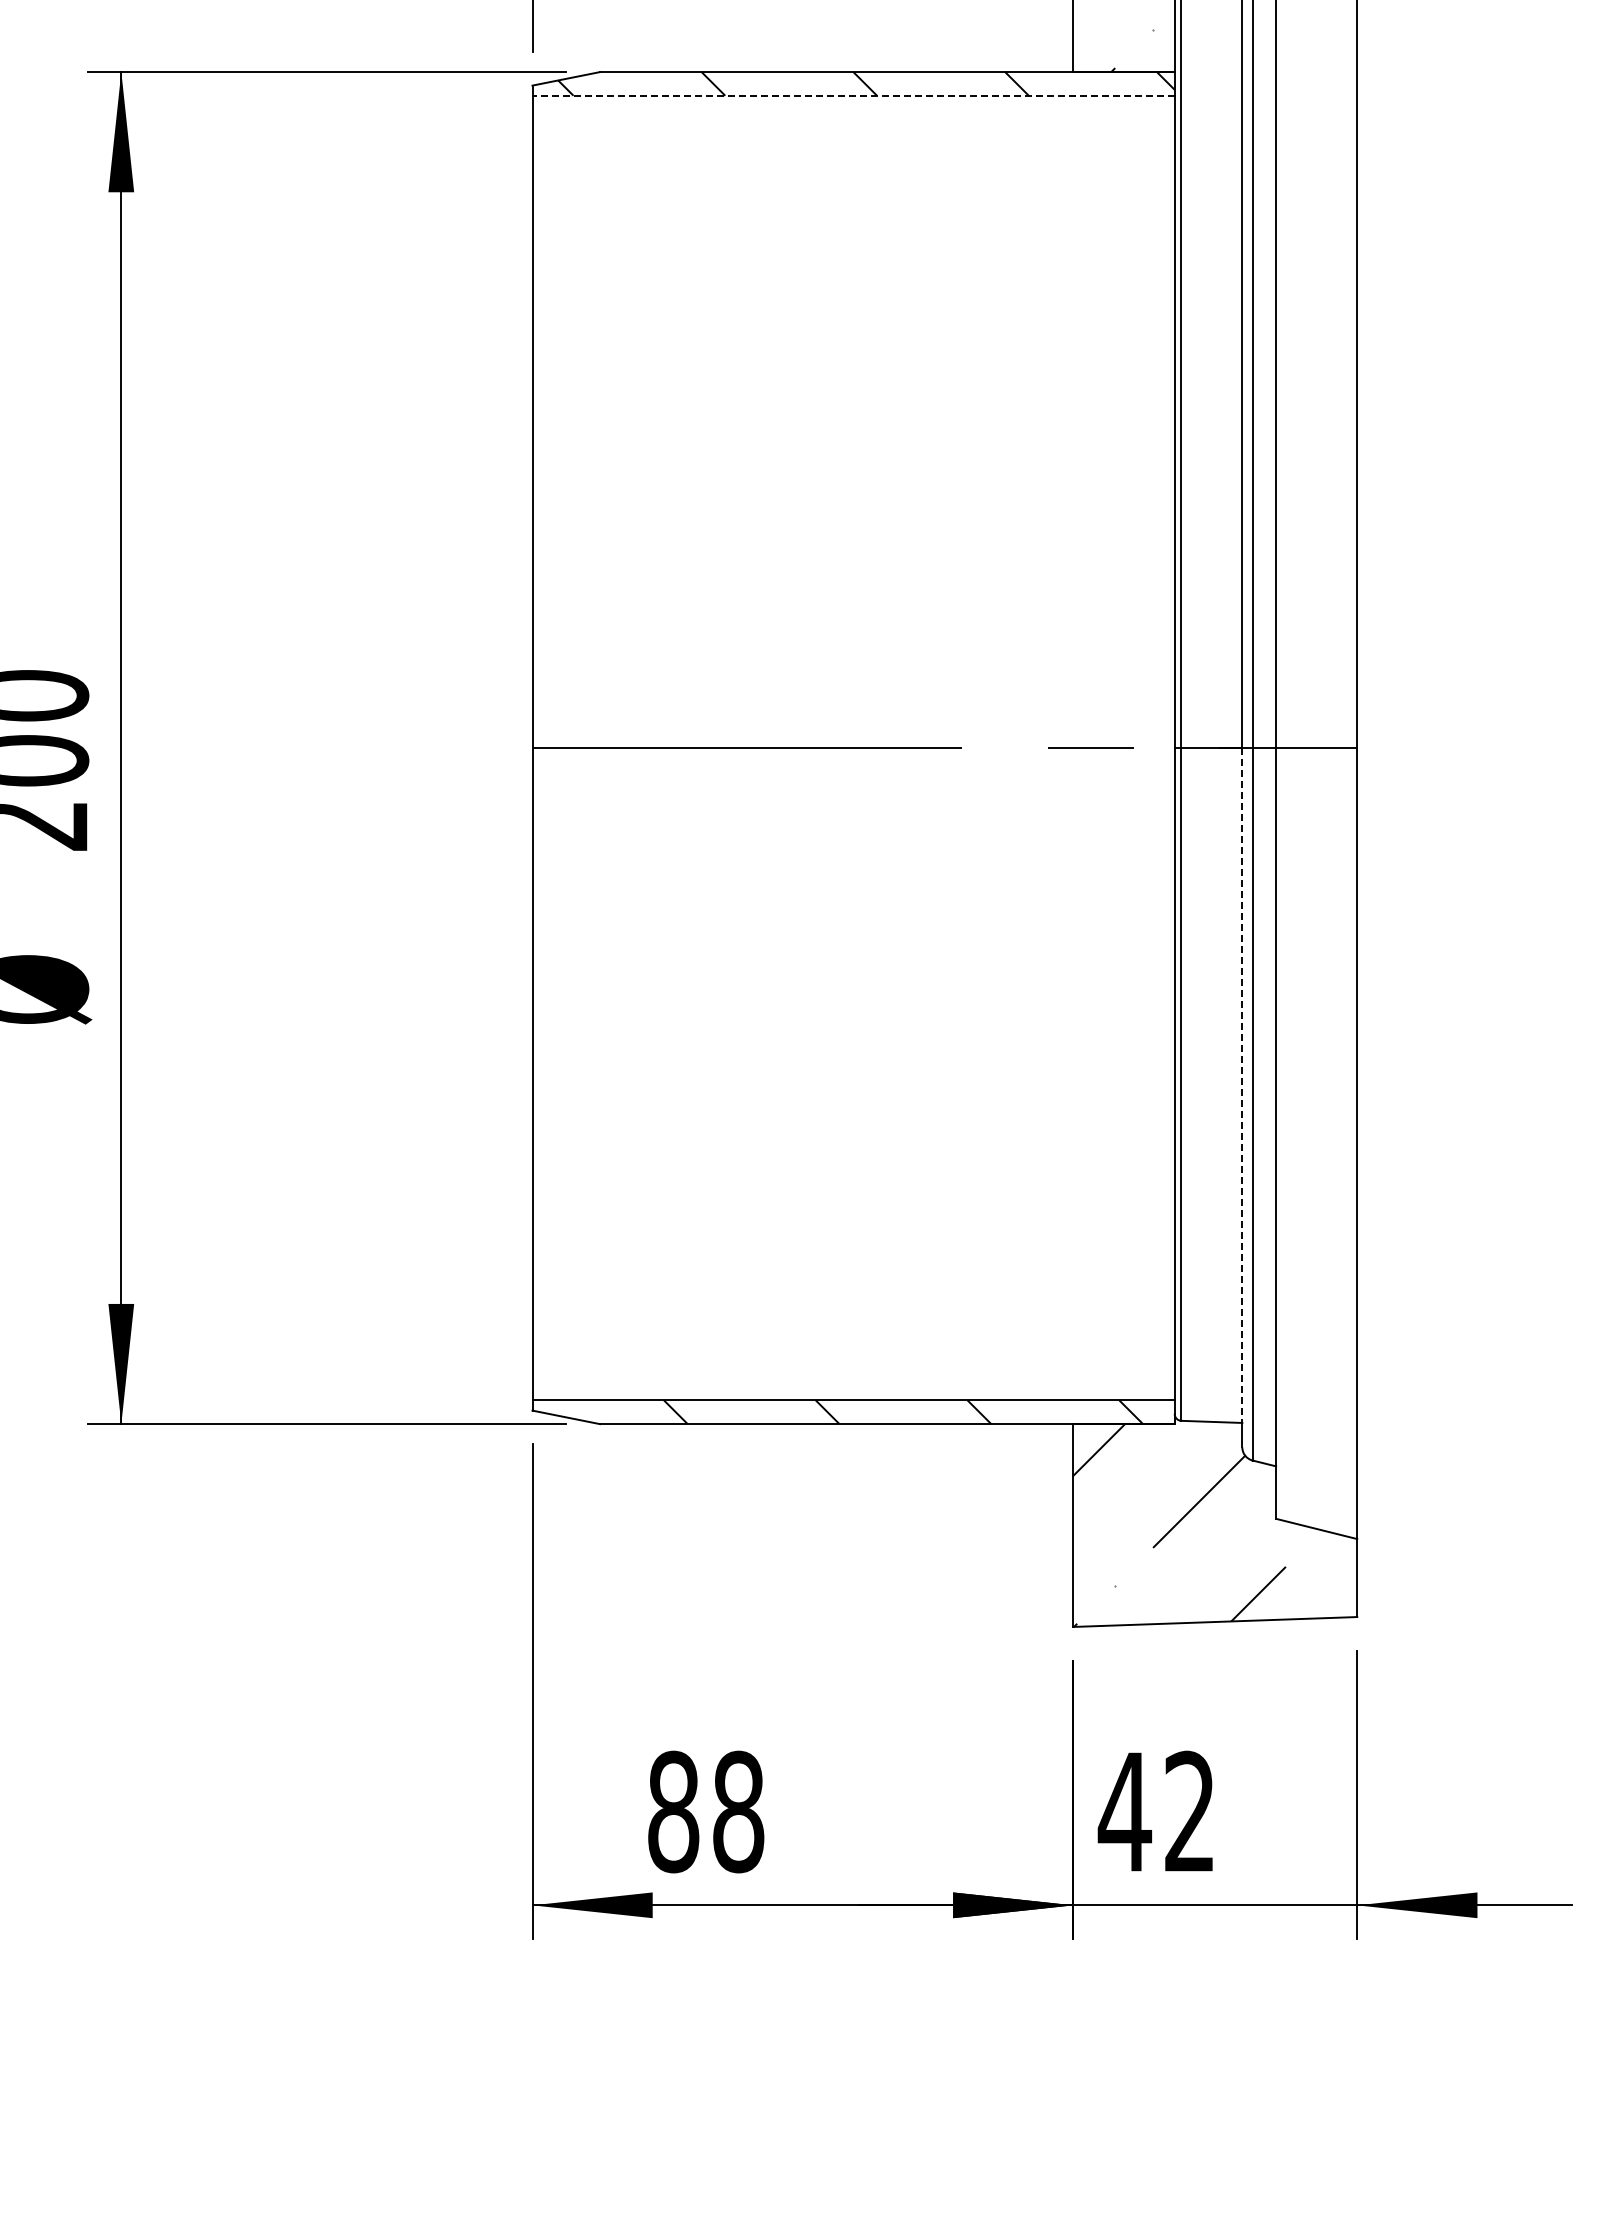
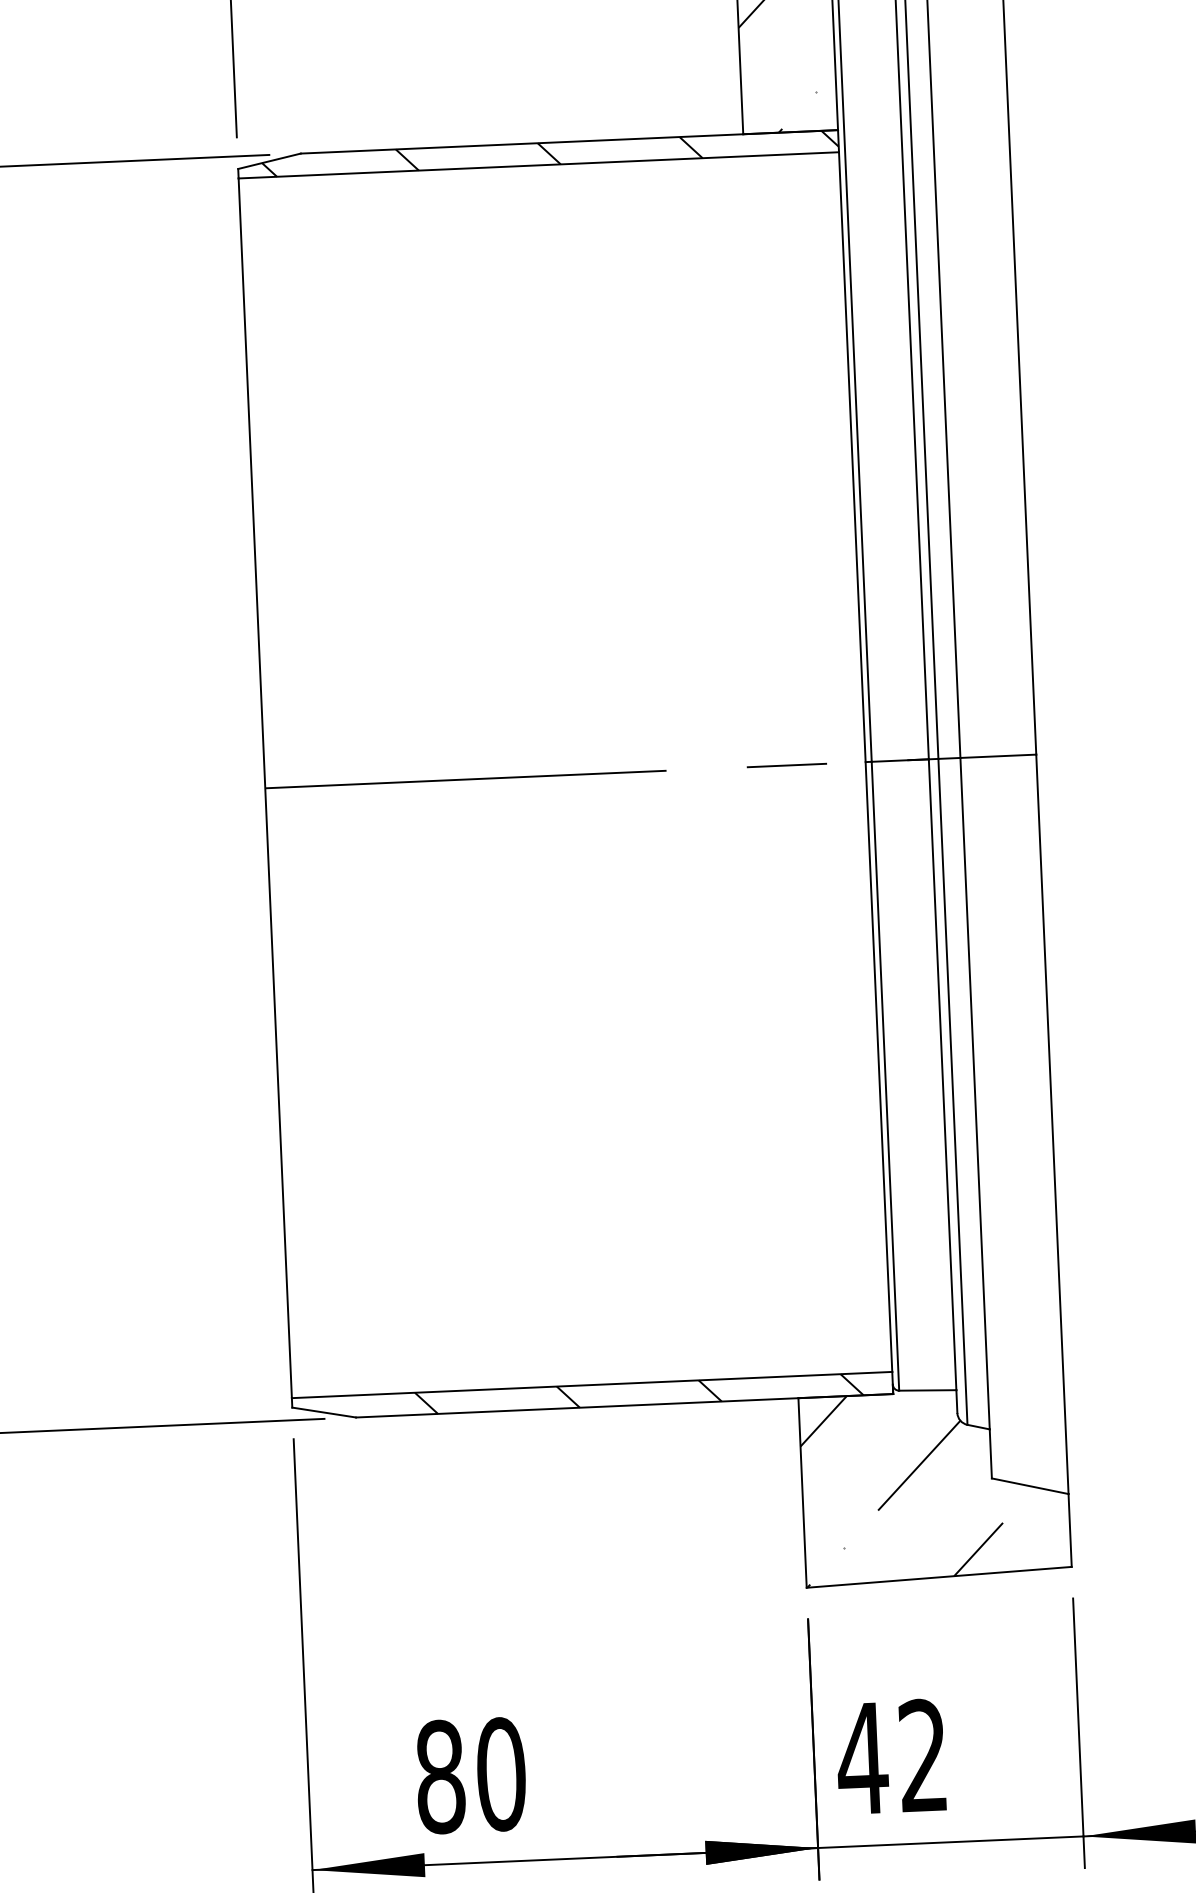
line: (853, 95) -> (538, 165), dashed -> solid
line: (1242, 1086) -> (942, 1075), dashed -> solid
text: (738, 1811) -> (501, 1773), 88 -> 80

